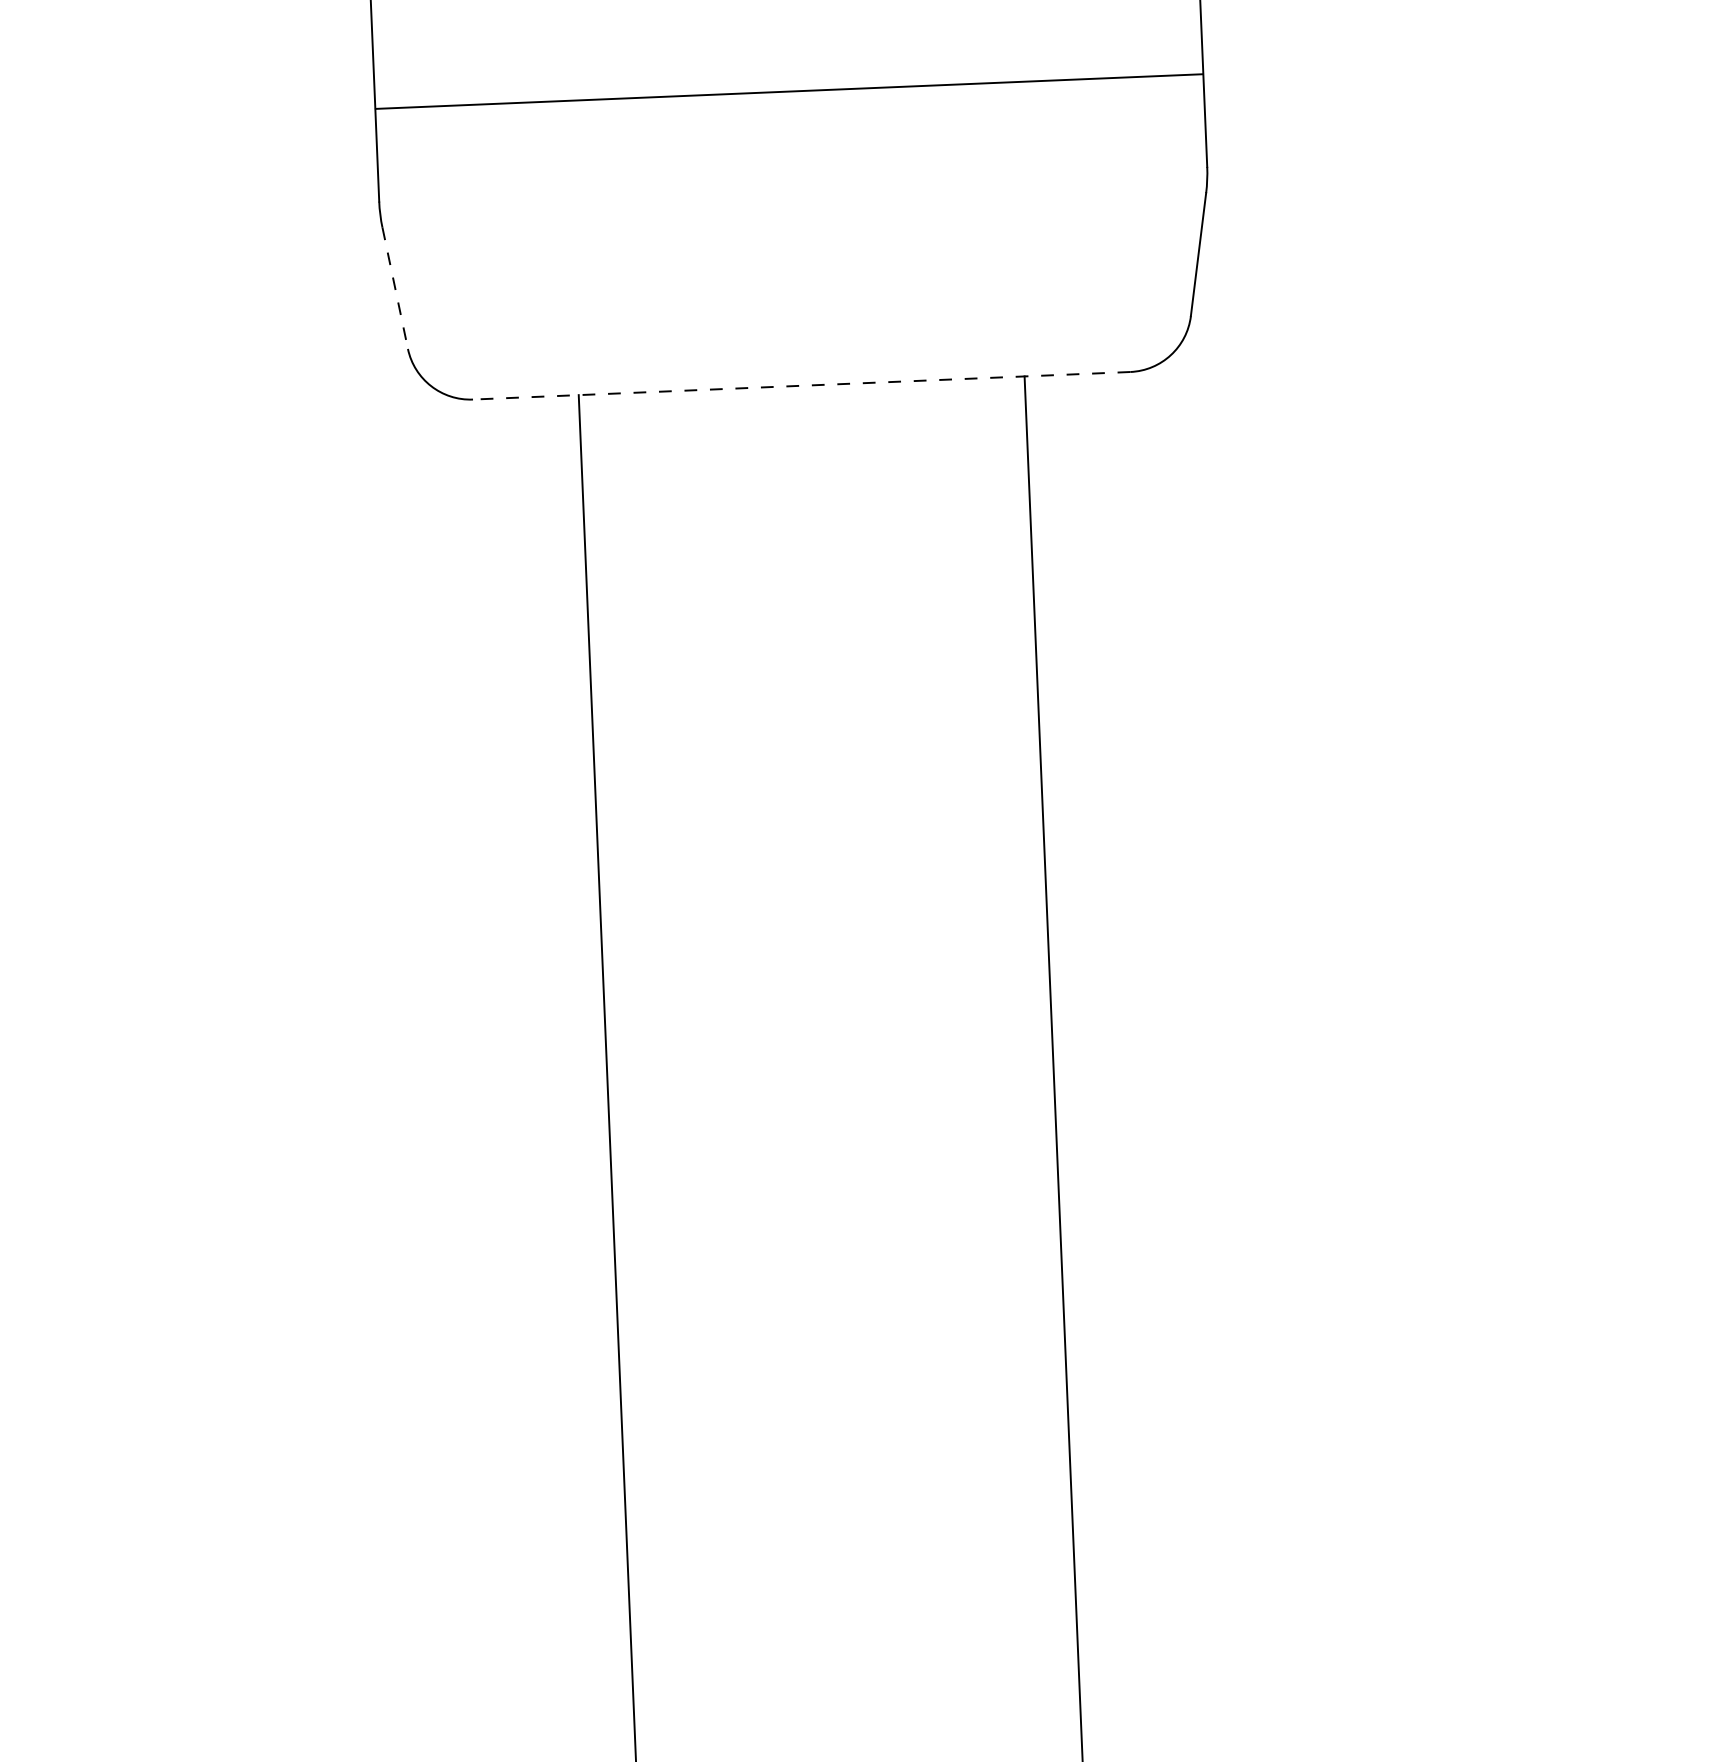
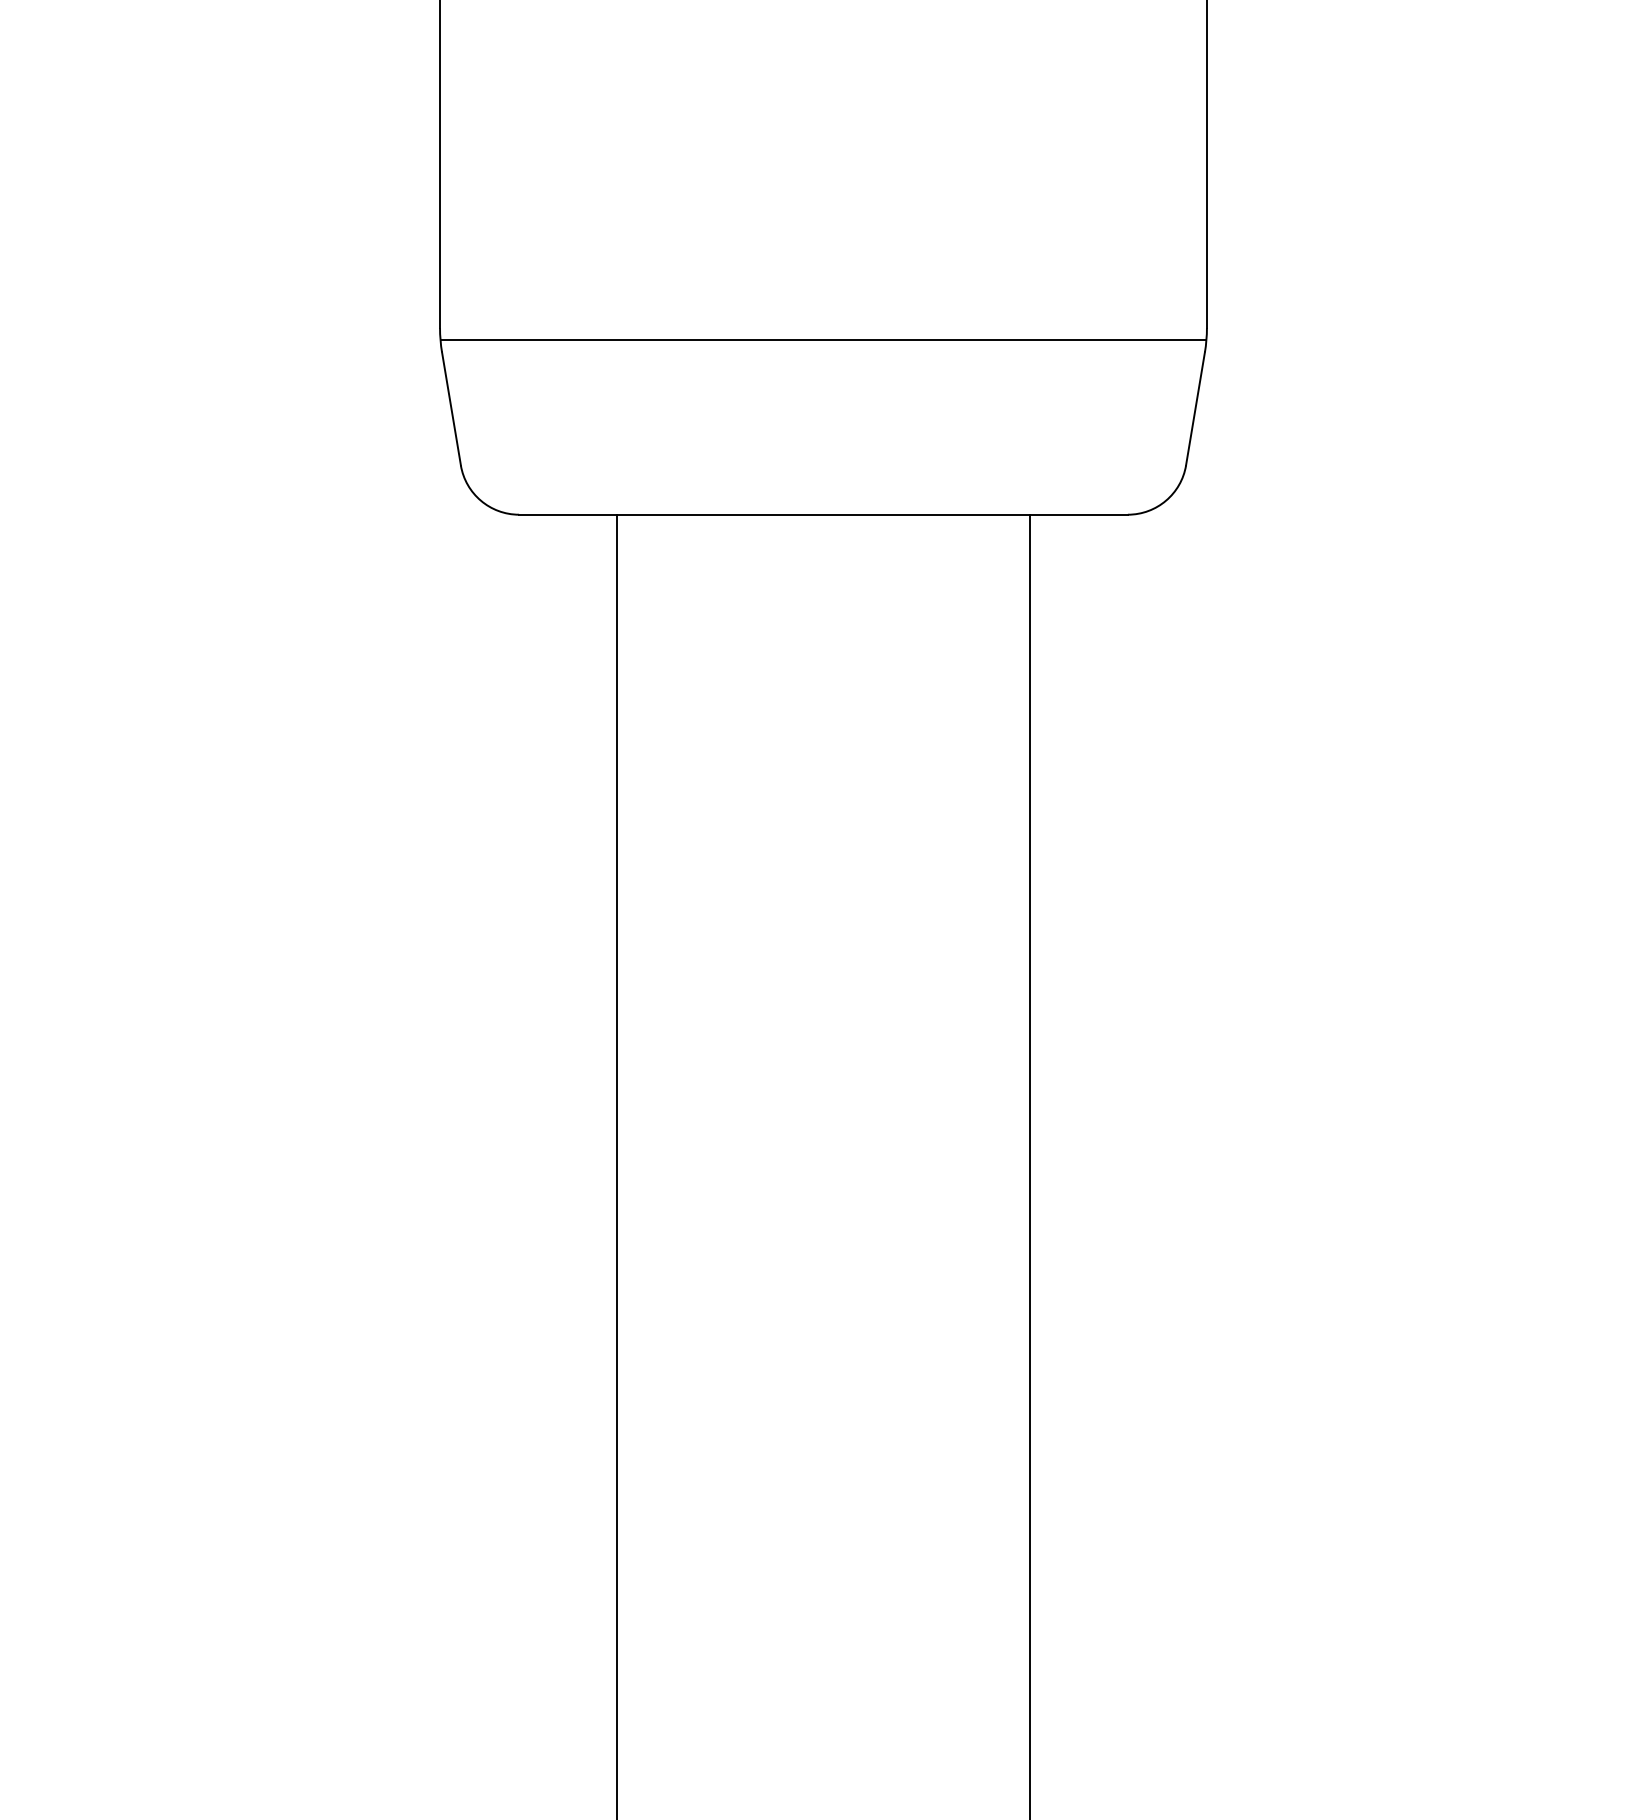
line: (789, 91) -> (823, 340), moved
line: (395, 289) -> (451, 409), dashed -> solid
line: (800, 385) -> (822, 514), dashed -> solid

